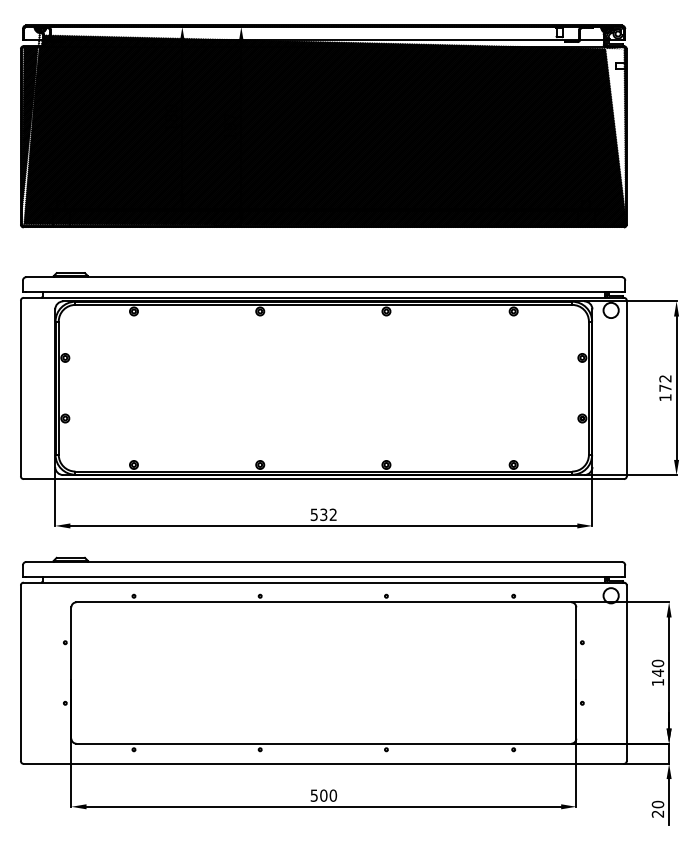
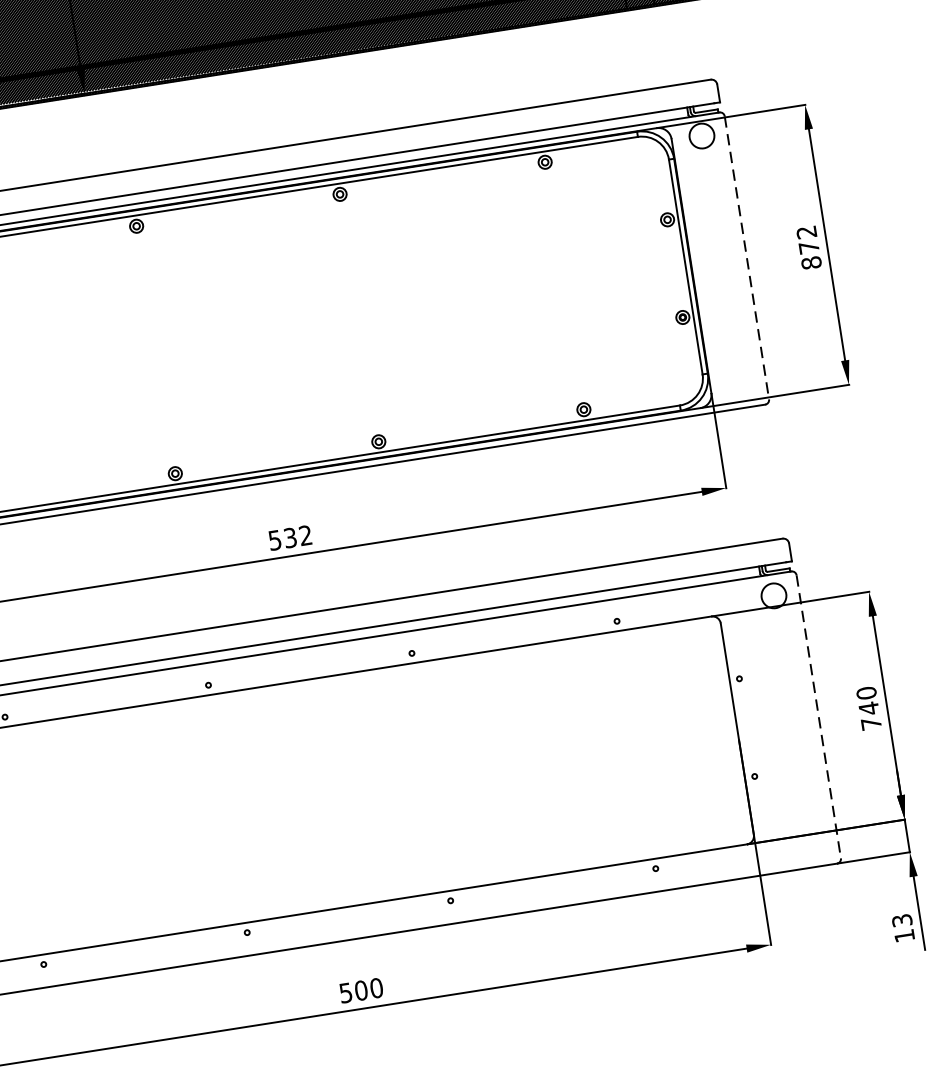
line: (626, 388) -> (746, 257), solid -> dashed
text: (665, 397) -> (811, 262), 172 -> 872
line: (626, 673) -> (818, 717), solid -> dashed
text: (657, 682) -> (870, 723), 140 -> 740
text: (657, 808) -> (902, 927), 20 -> 13

